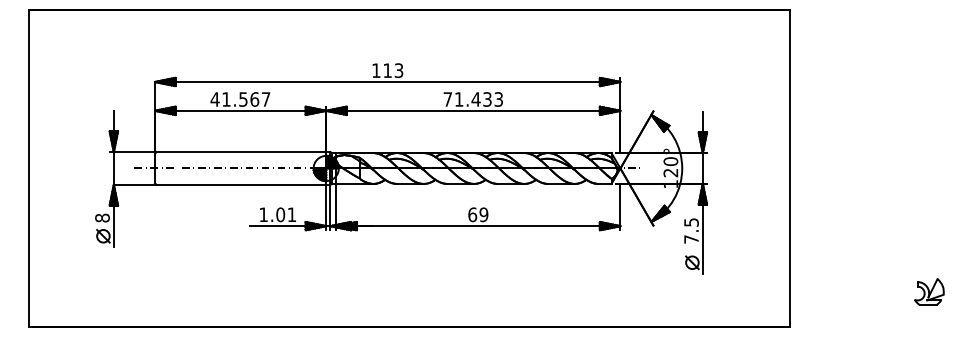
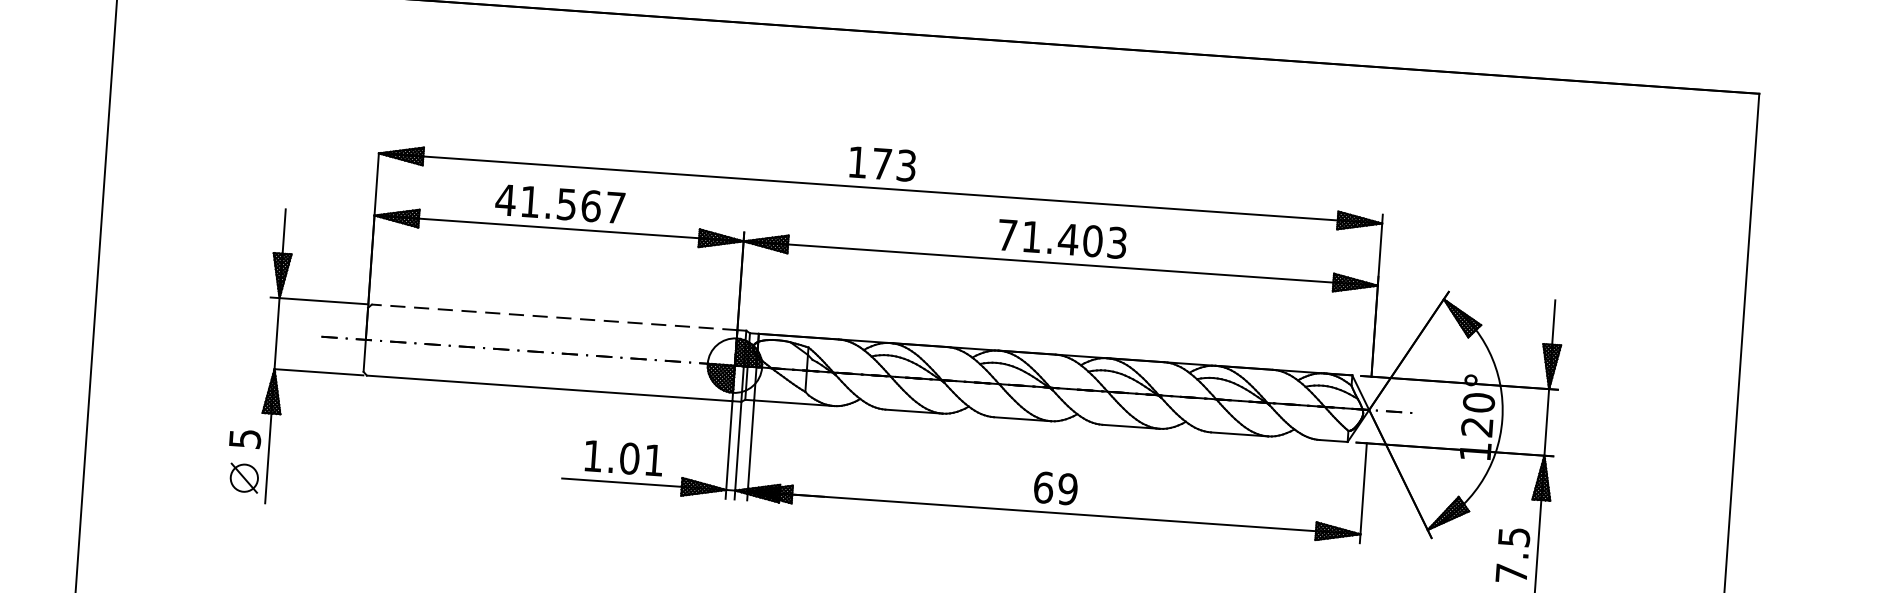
text: (387, 70) -> (881, 163), 113 -> 173
text: (487, 99) -> (1092, 241), 71.433 -> 71.403
line: (241, 152) -> (554, 318), solid -> dashed
text: (102, 217) -> (245, 437), 8 -> 5

